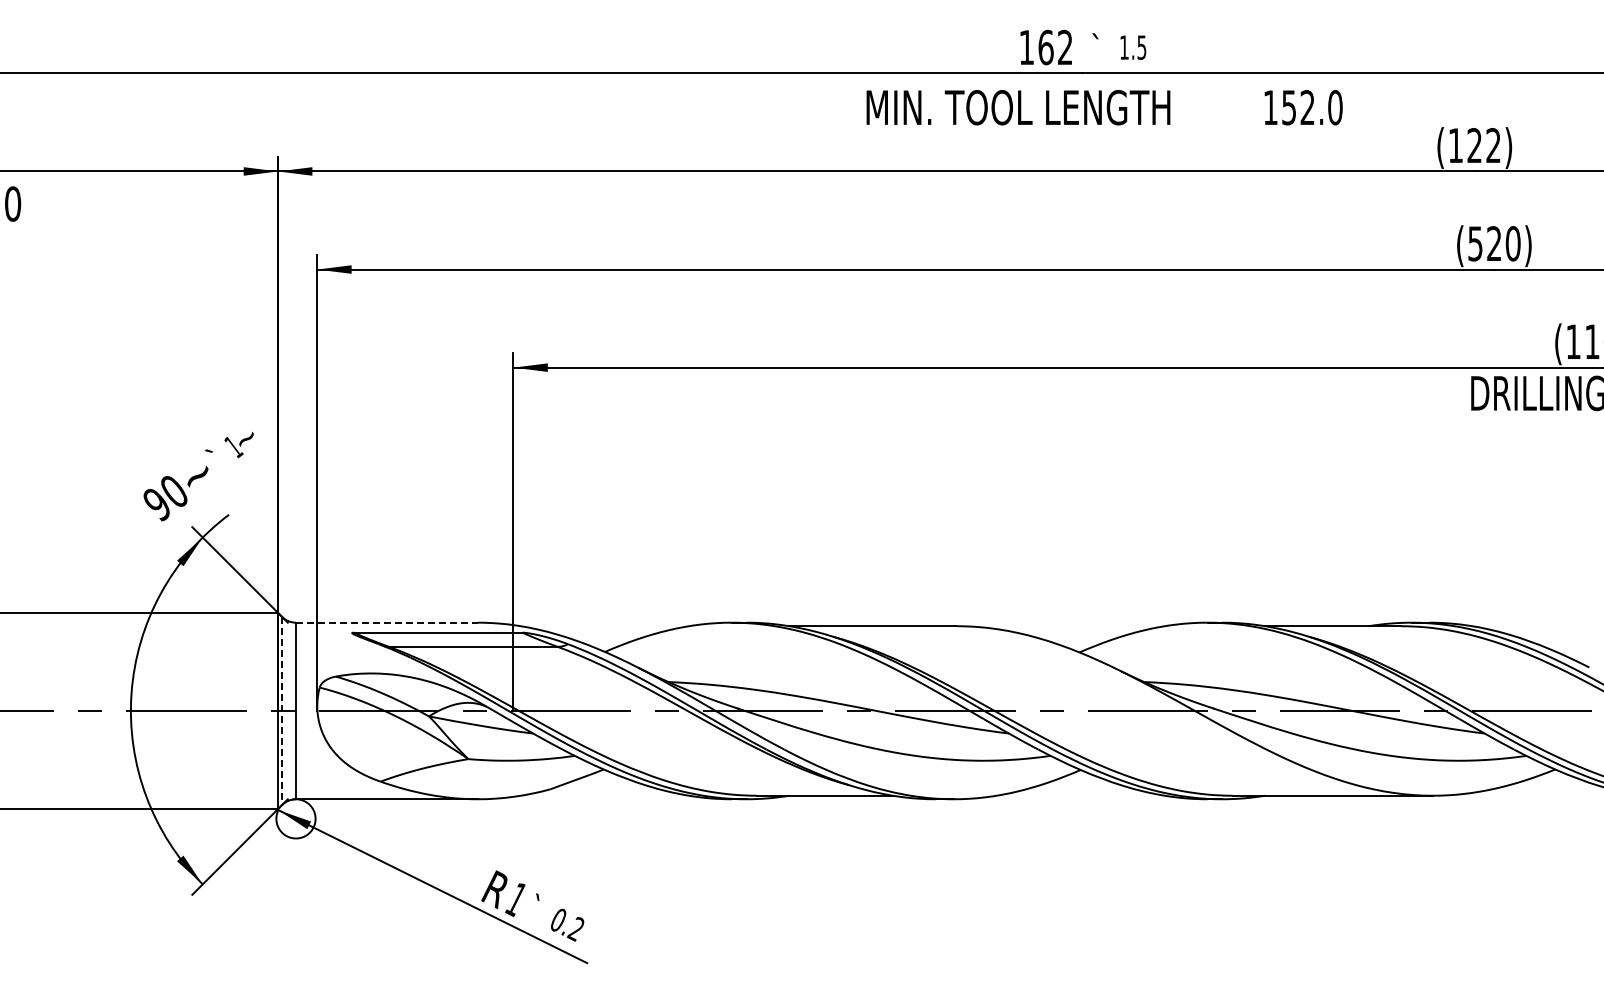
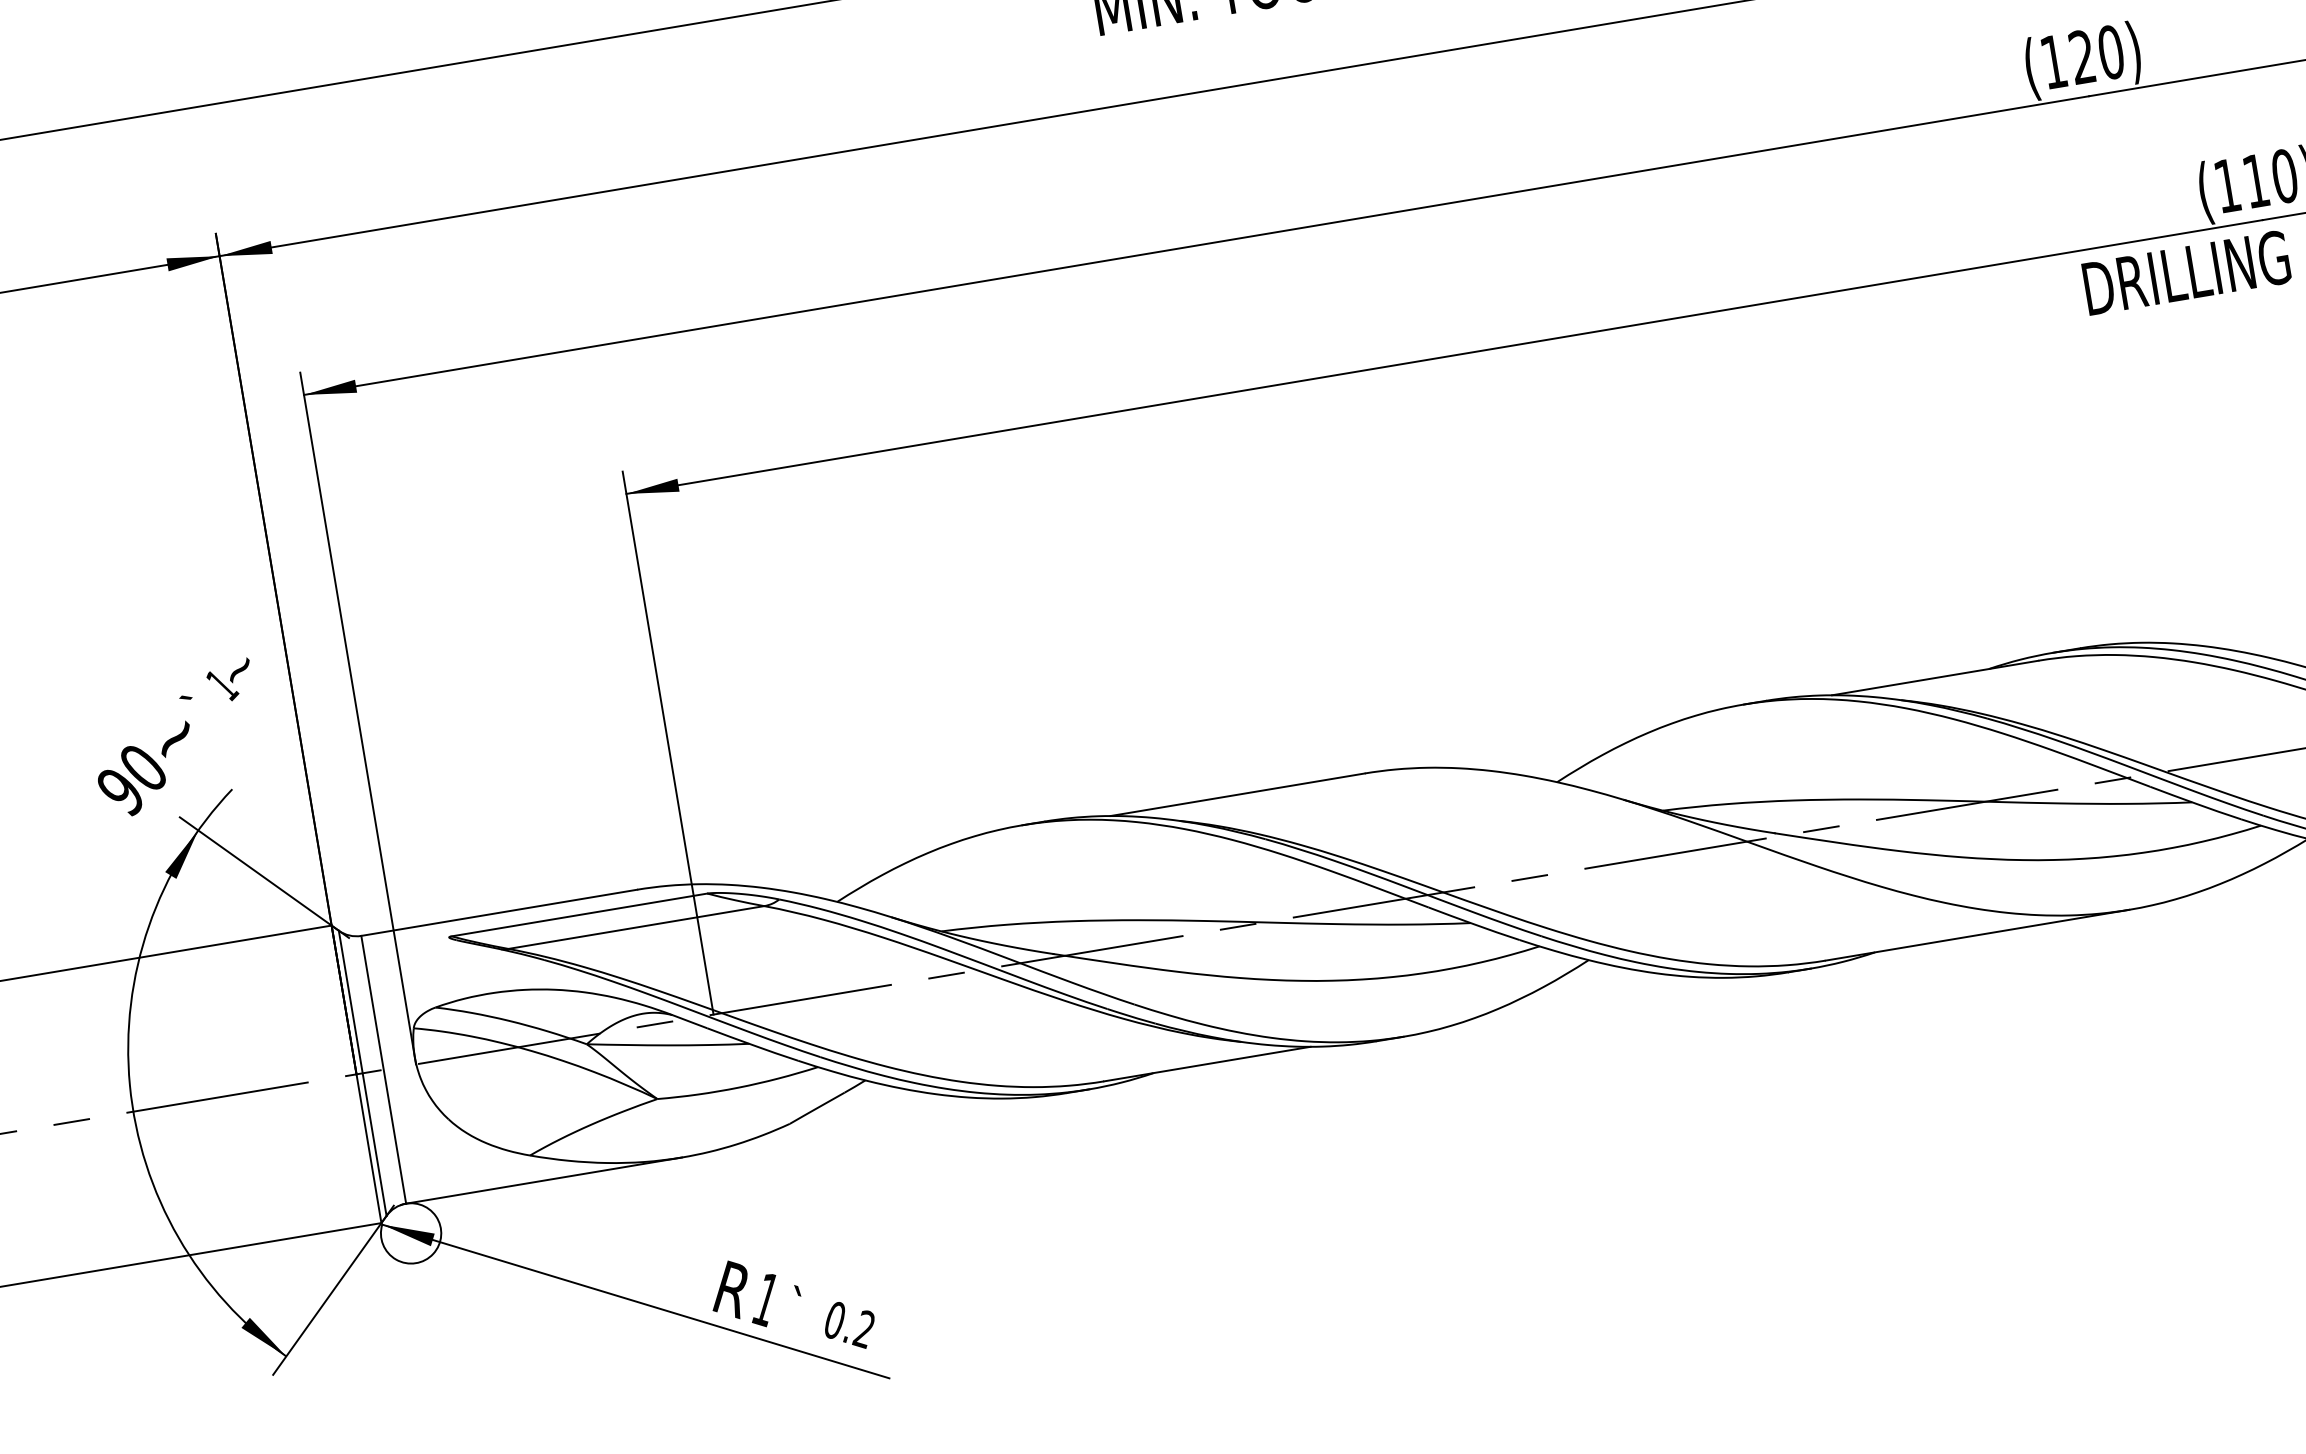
text: (1475, 243) -> (2053, 61), (520) -> (120)
line: (386, 622) -> (498, 912), dashed -> solid
line: (282, 711) -> (363, 1074), dashed -> solid

